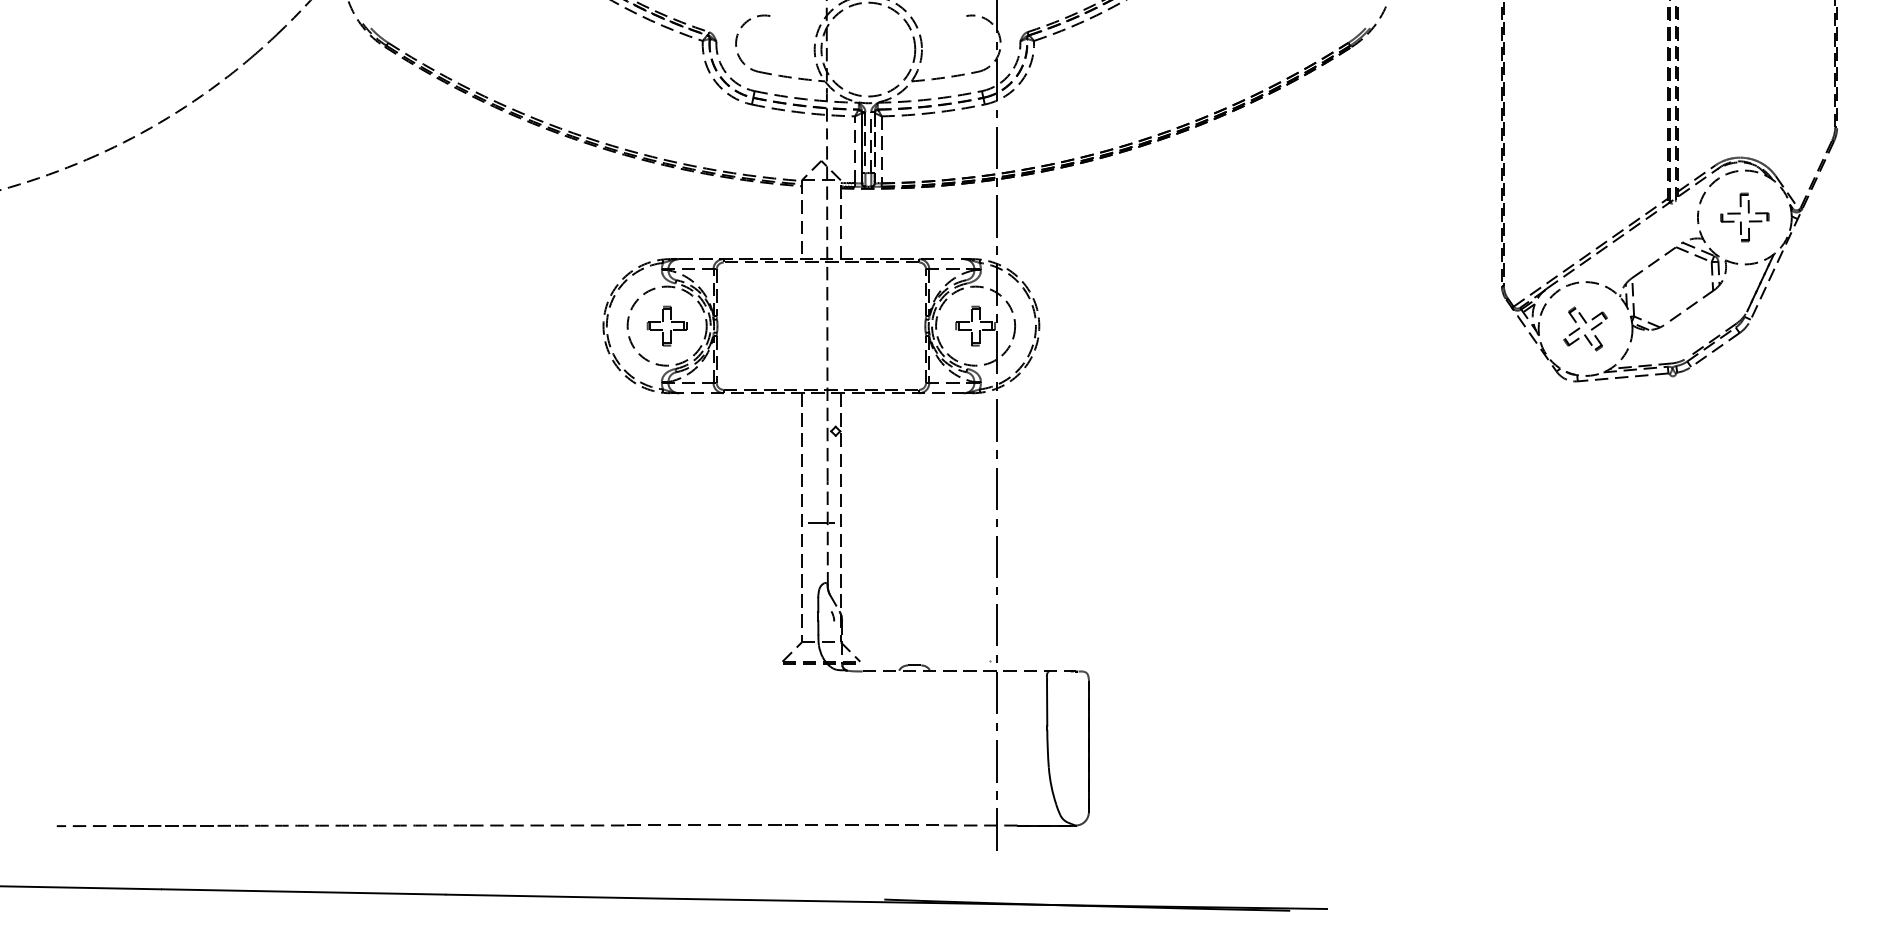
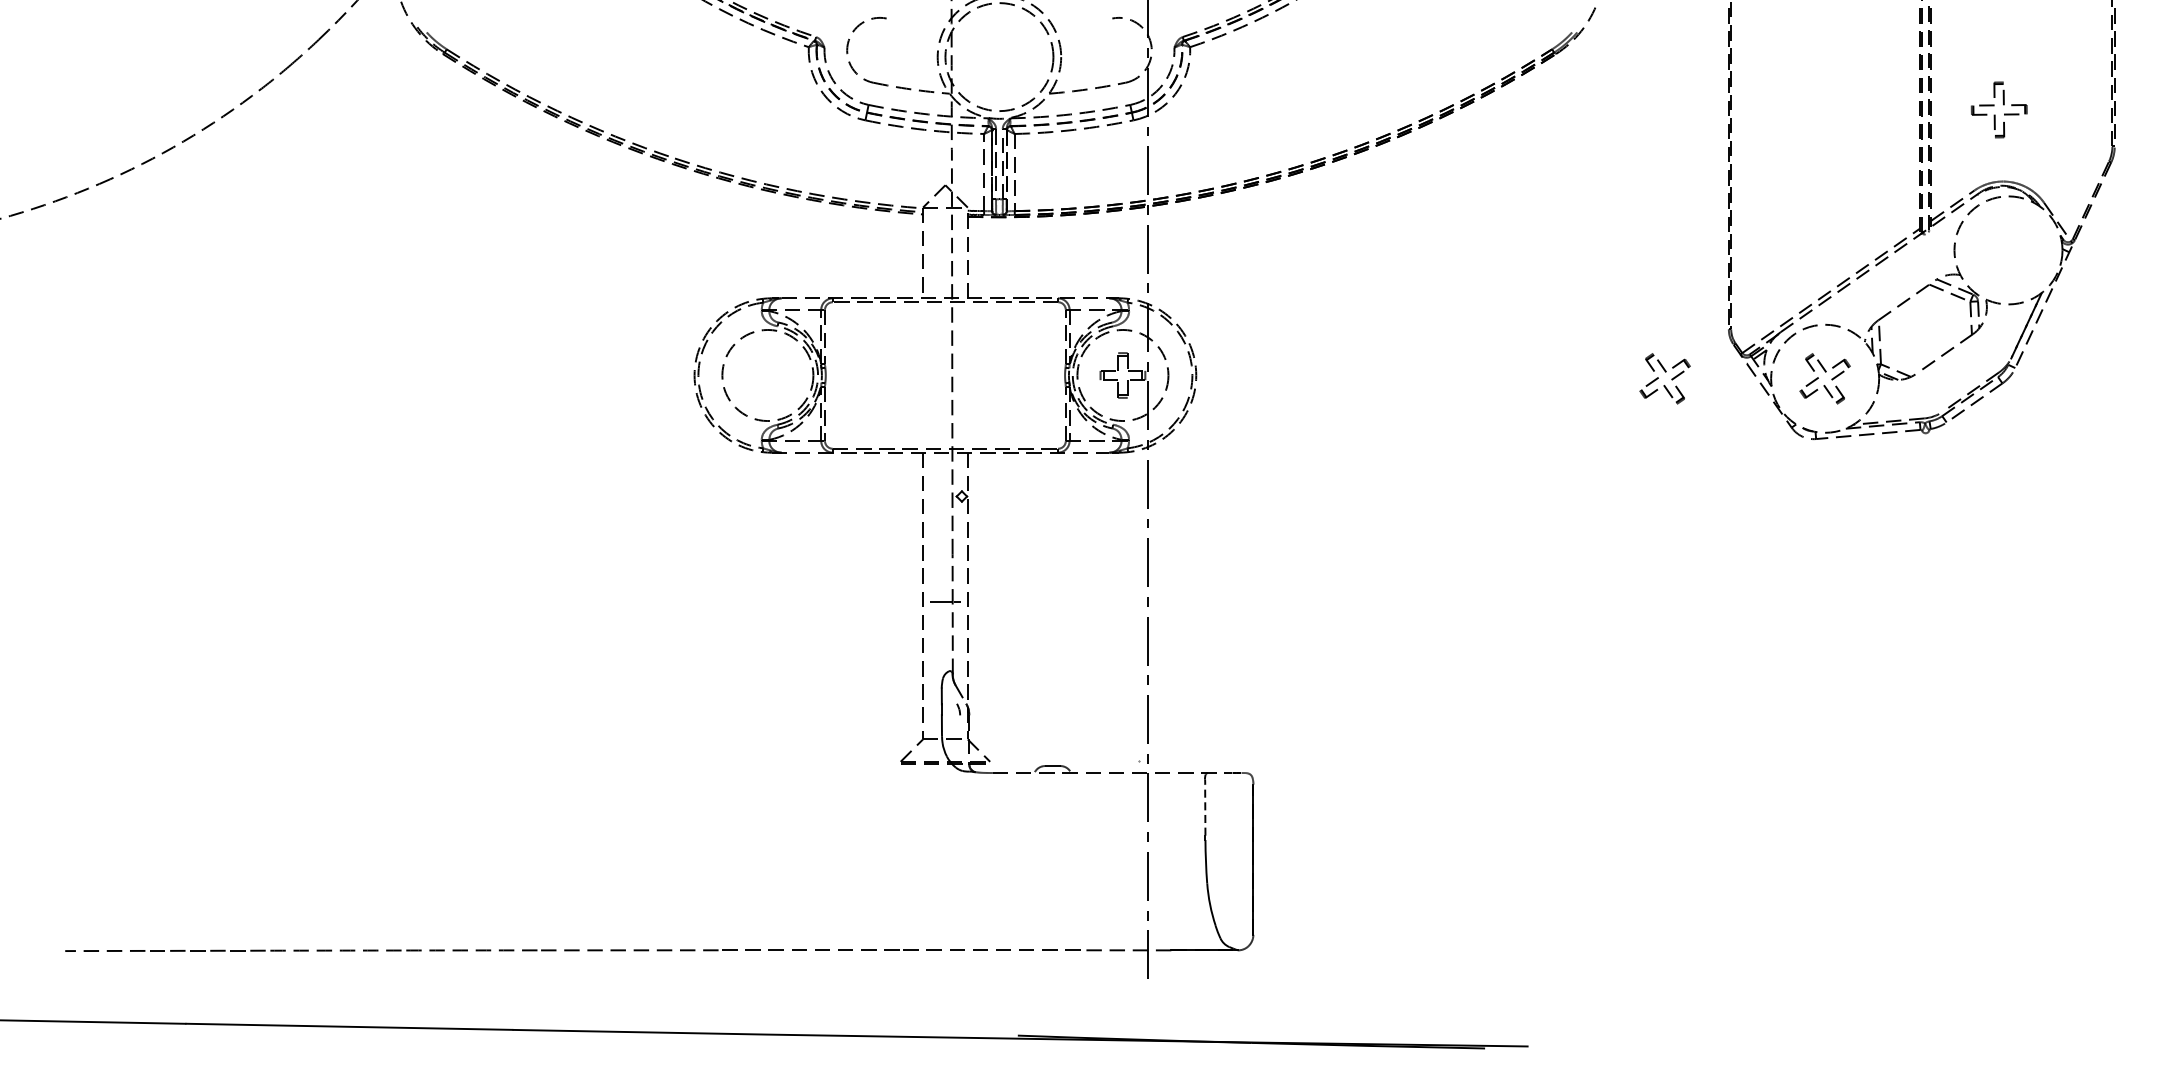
part: (1744, 217) -> (1998, 109), moved
part: (666, 325) -> (767, 374), removed
part: (1446, 328) -> (1665, 378), added
line: (1047, 703) -> (1205, 809), solid -> dashed

